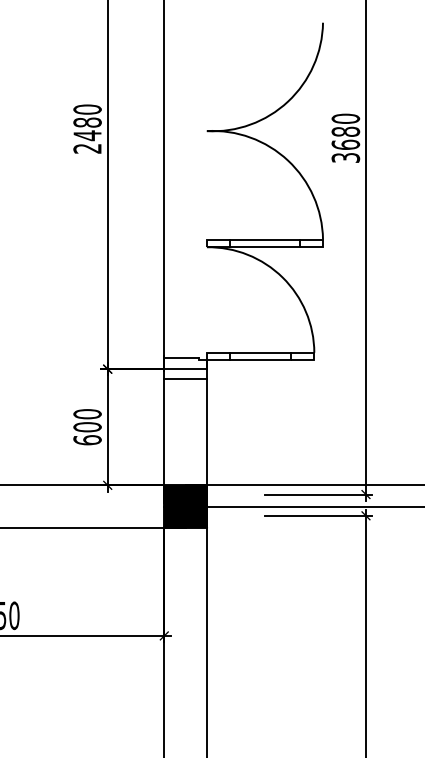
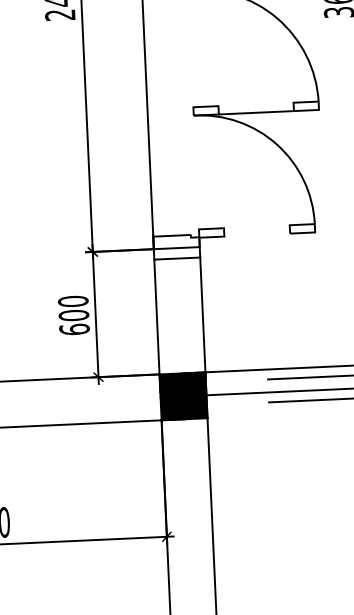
line: (264, 239) -> (255, 104), removed
line: (260, 352) -> (256, 226), removed
line: (260, 360) -> (257, 235), removed

